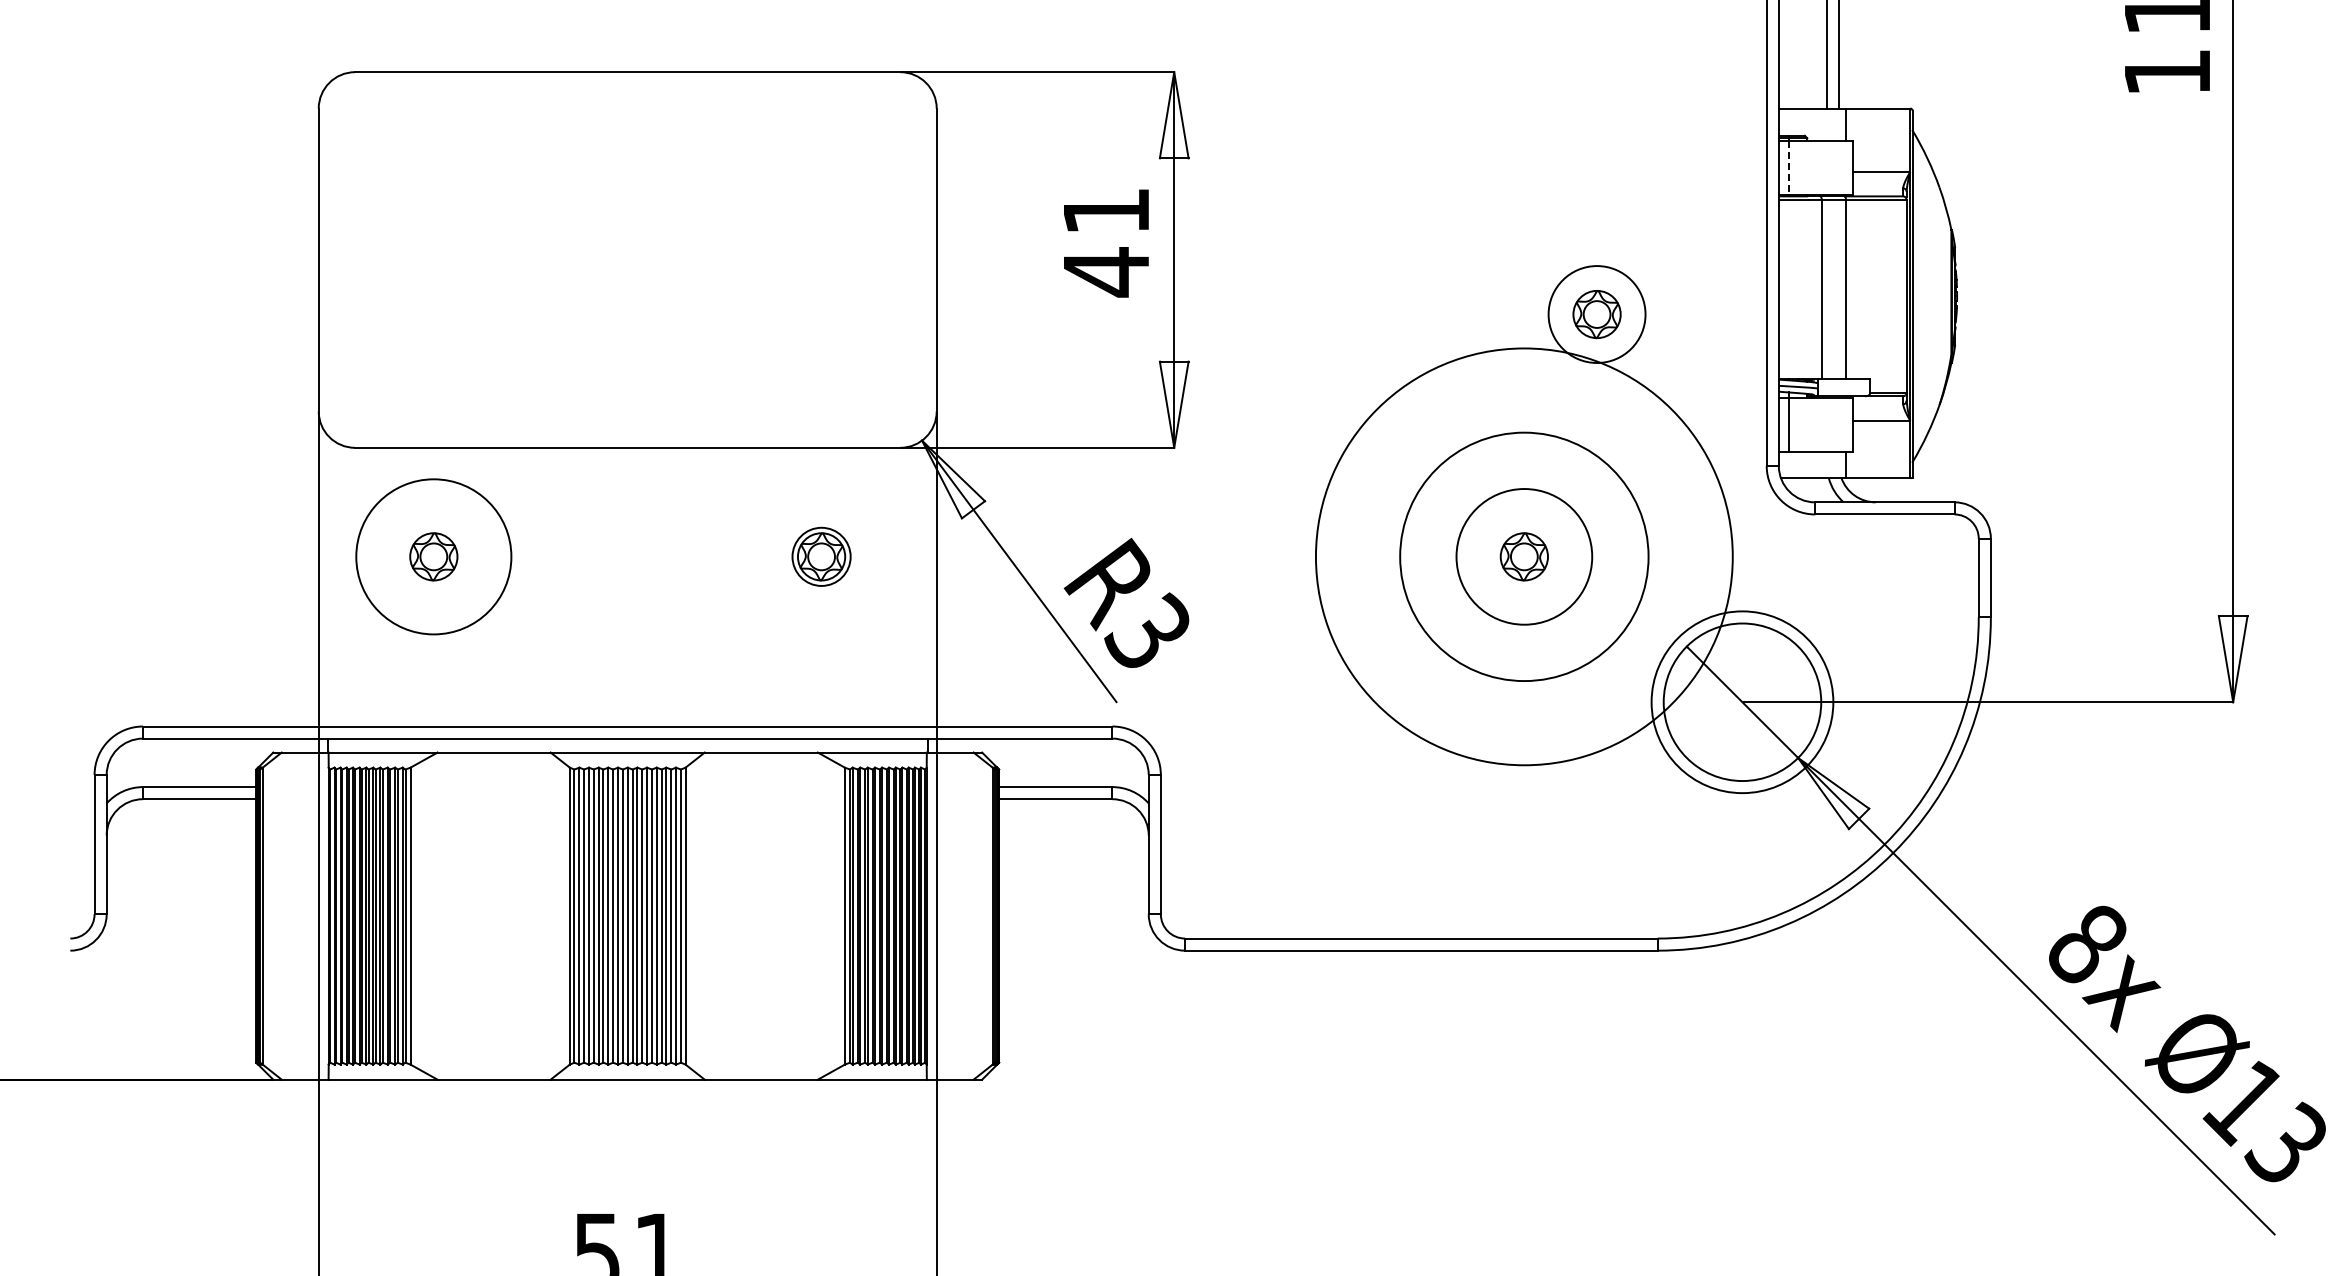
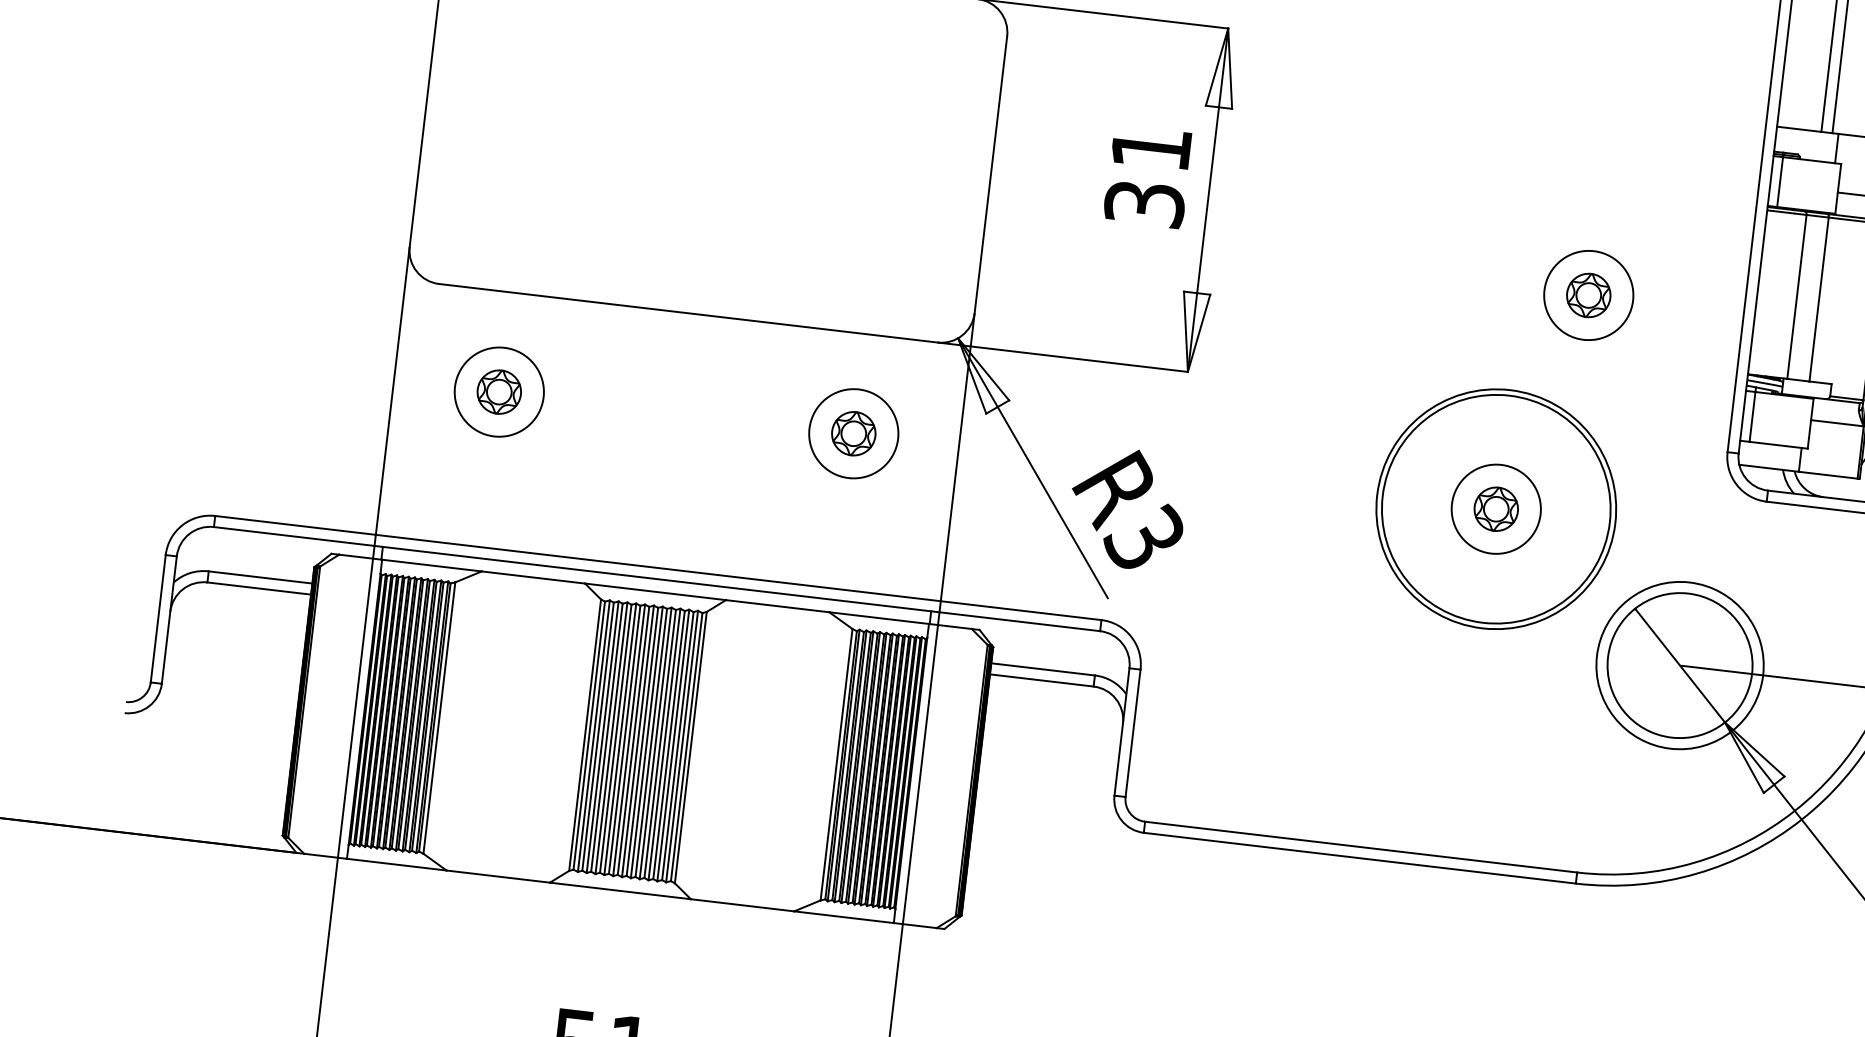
line: (1789, 168) -> (1780, 182), dashed -> solid
text: (1106, 272) -> (1144, 204), 41 -> 31
circle: (433, 556) -> (499, 391), size x0.62
circle: (821, 556) -> (853, 433), size x1.67
circle: (1523, 556) -> (1495, 508), size x0.71
circle: (1524, 556) -> (1496, 508), size x0.62

